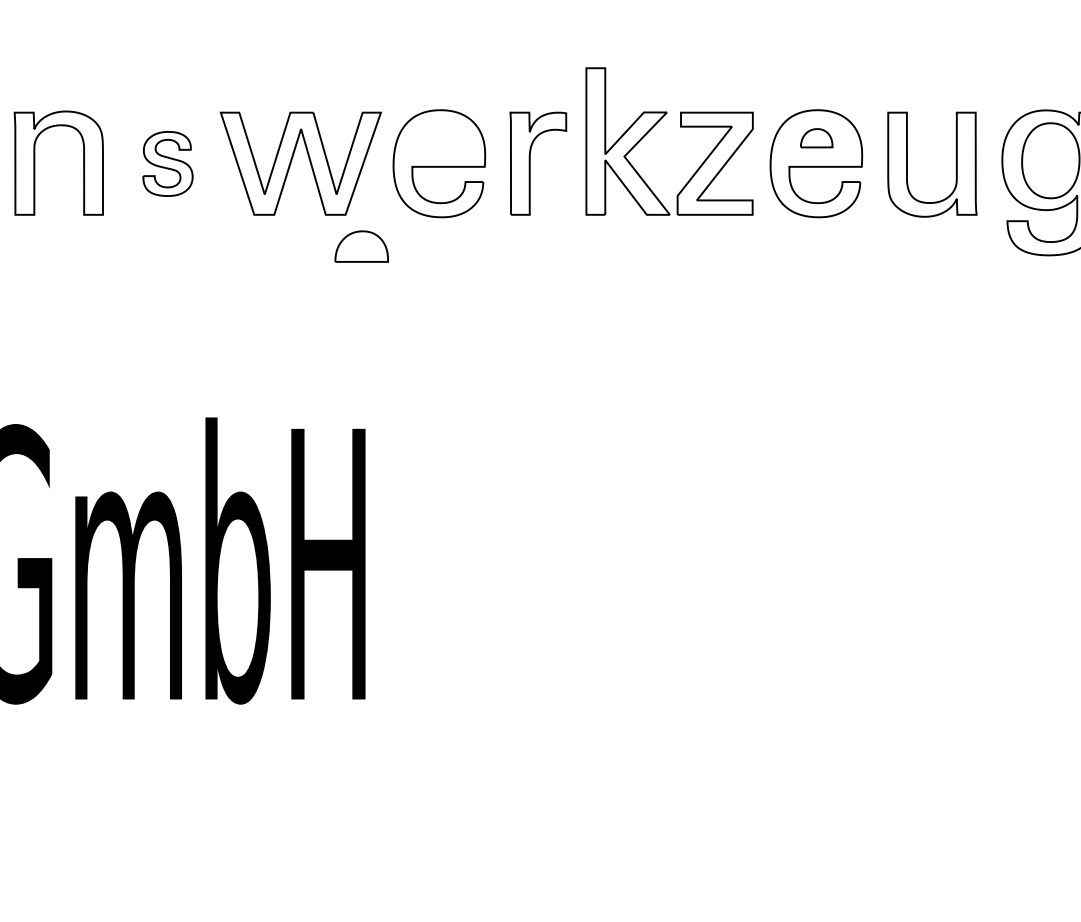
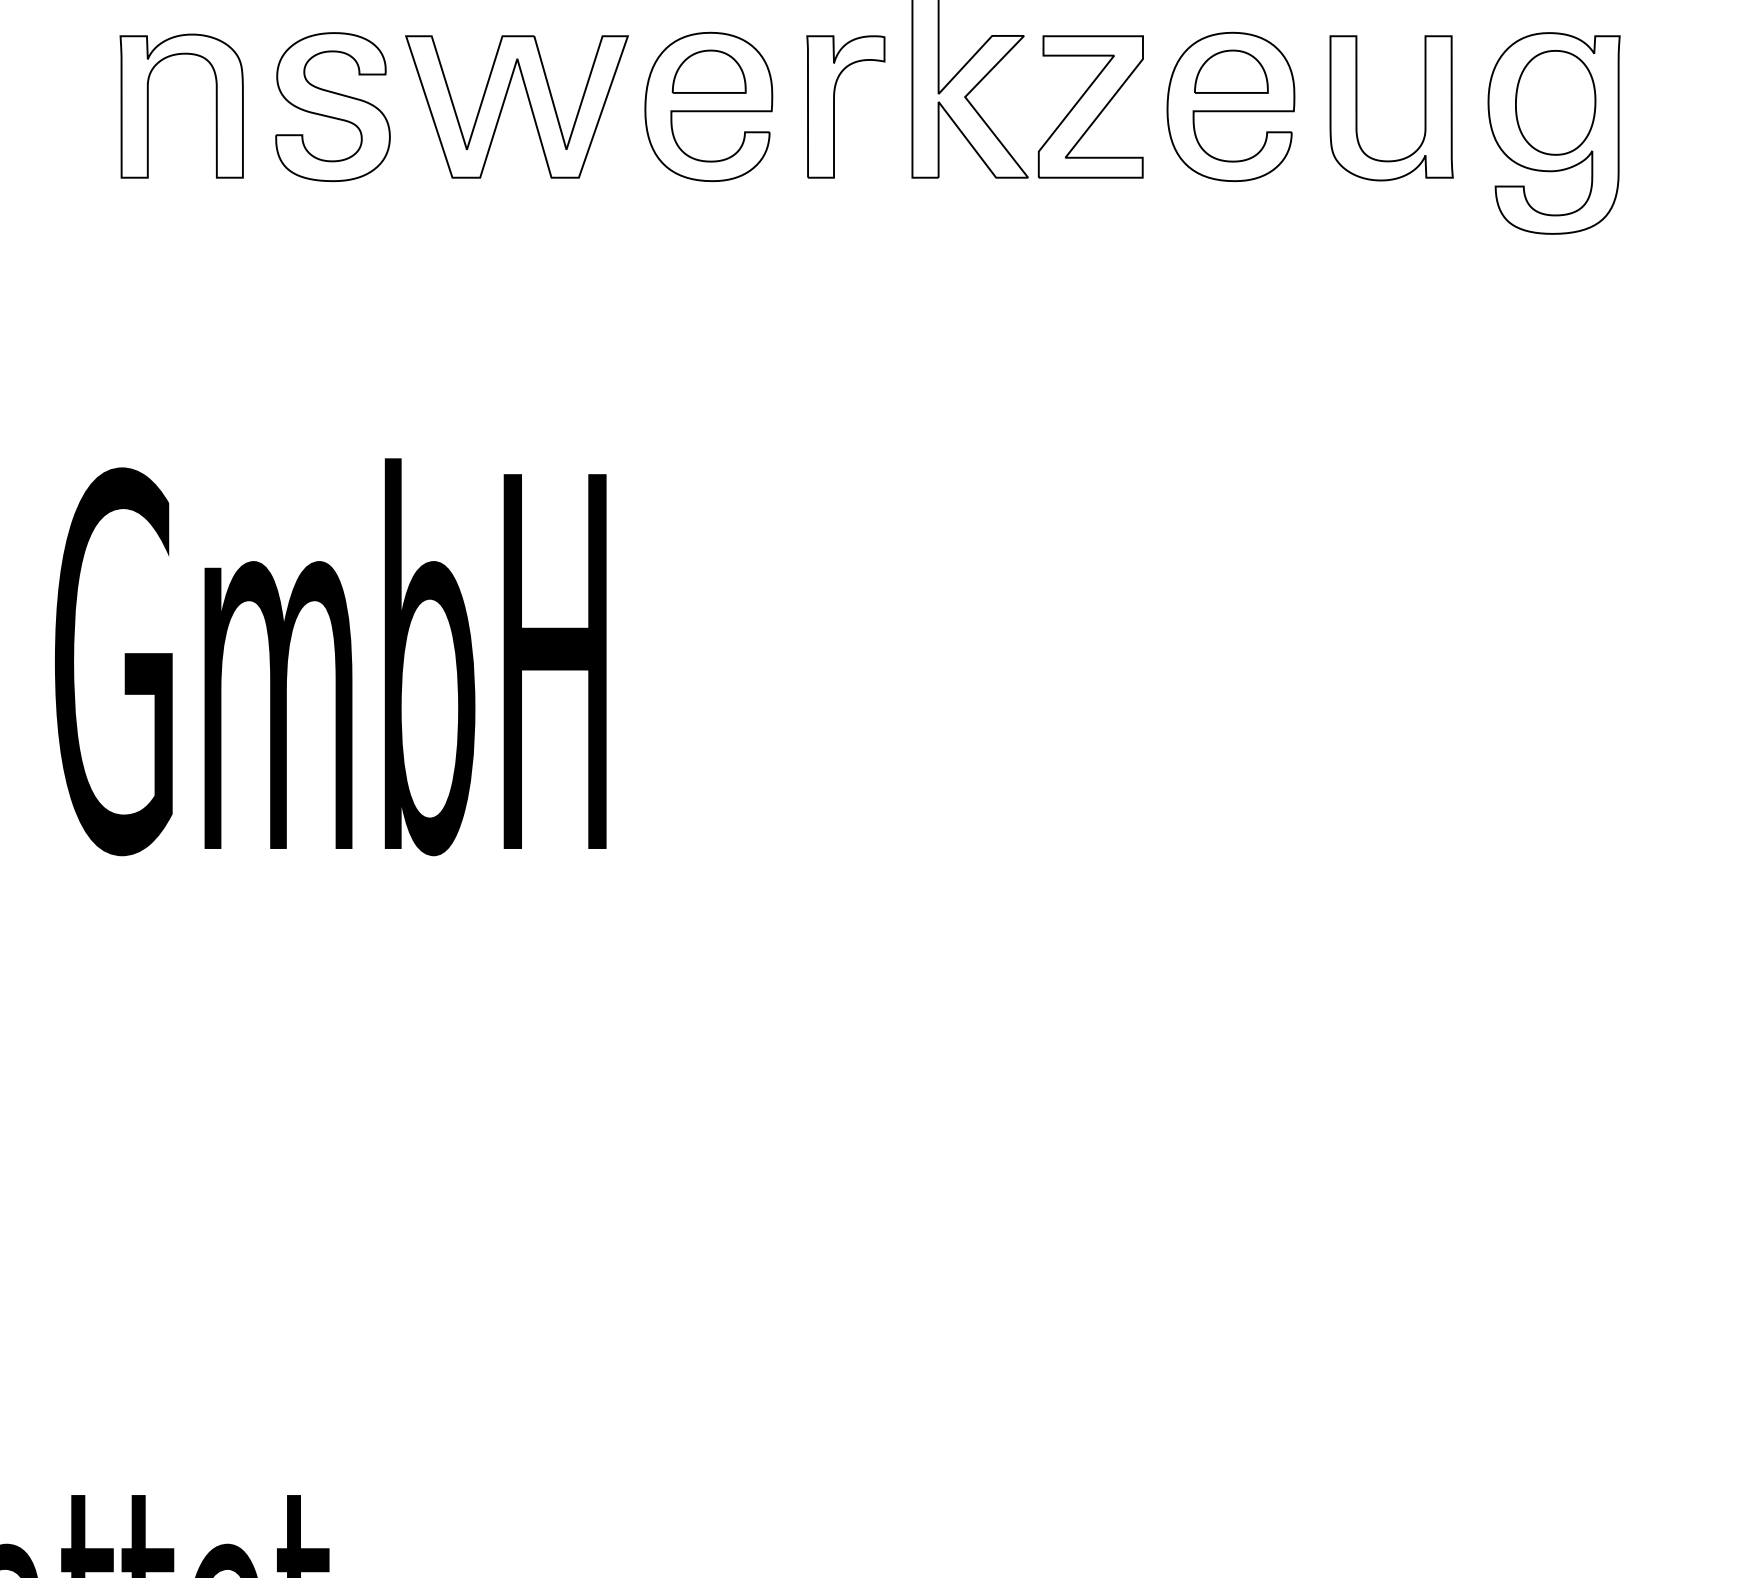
part: (816, 138) -> (1231, 71), size x1.67
part: (167, 164) -> (332, 107), size x1.67
part: (361, 246) -> (708, 71), moved

